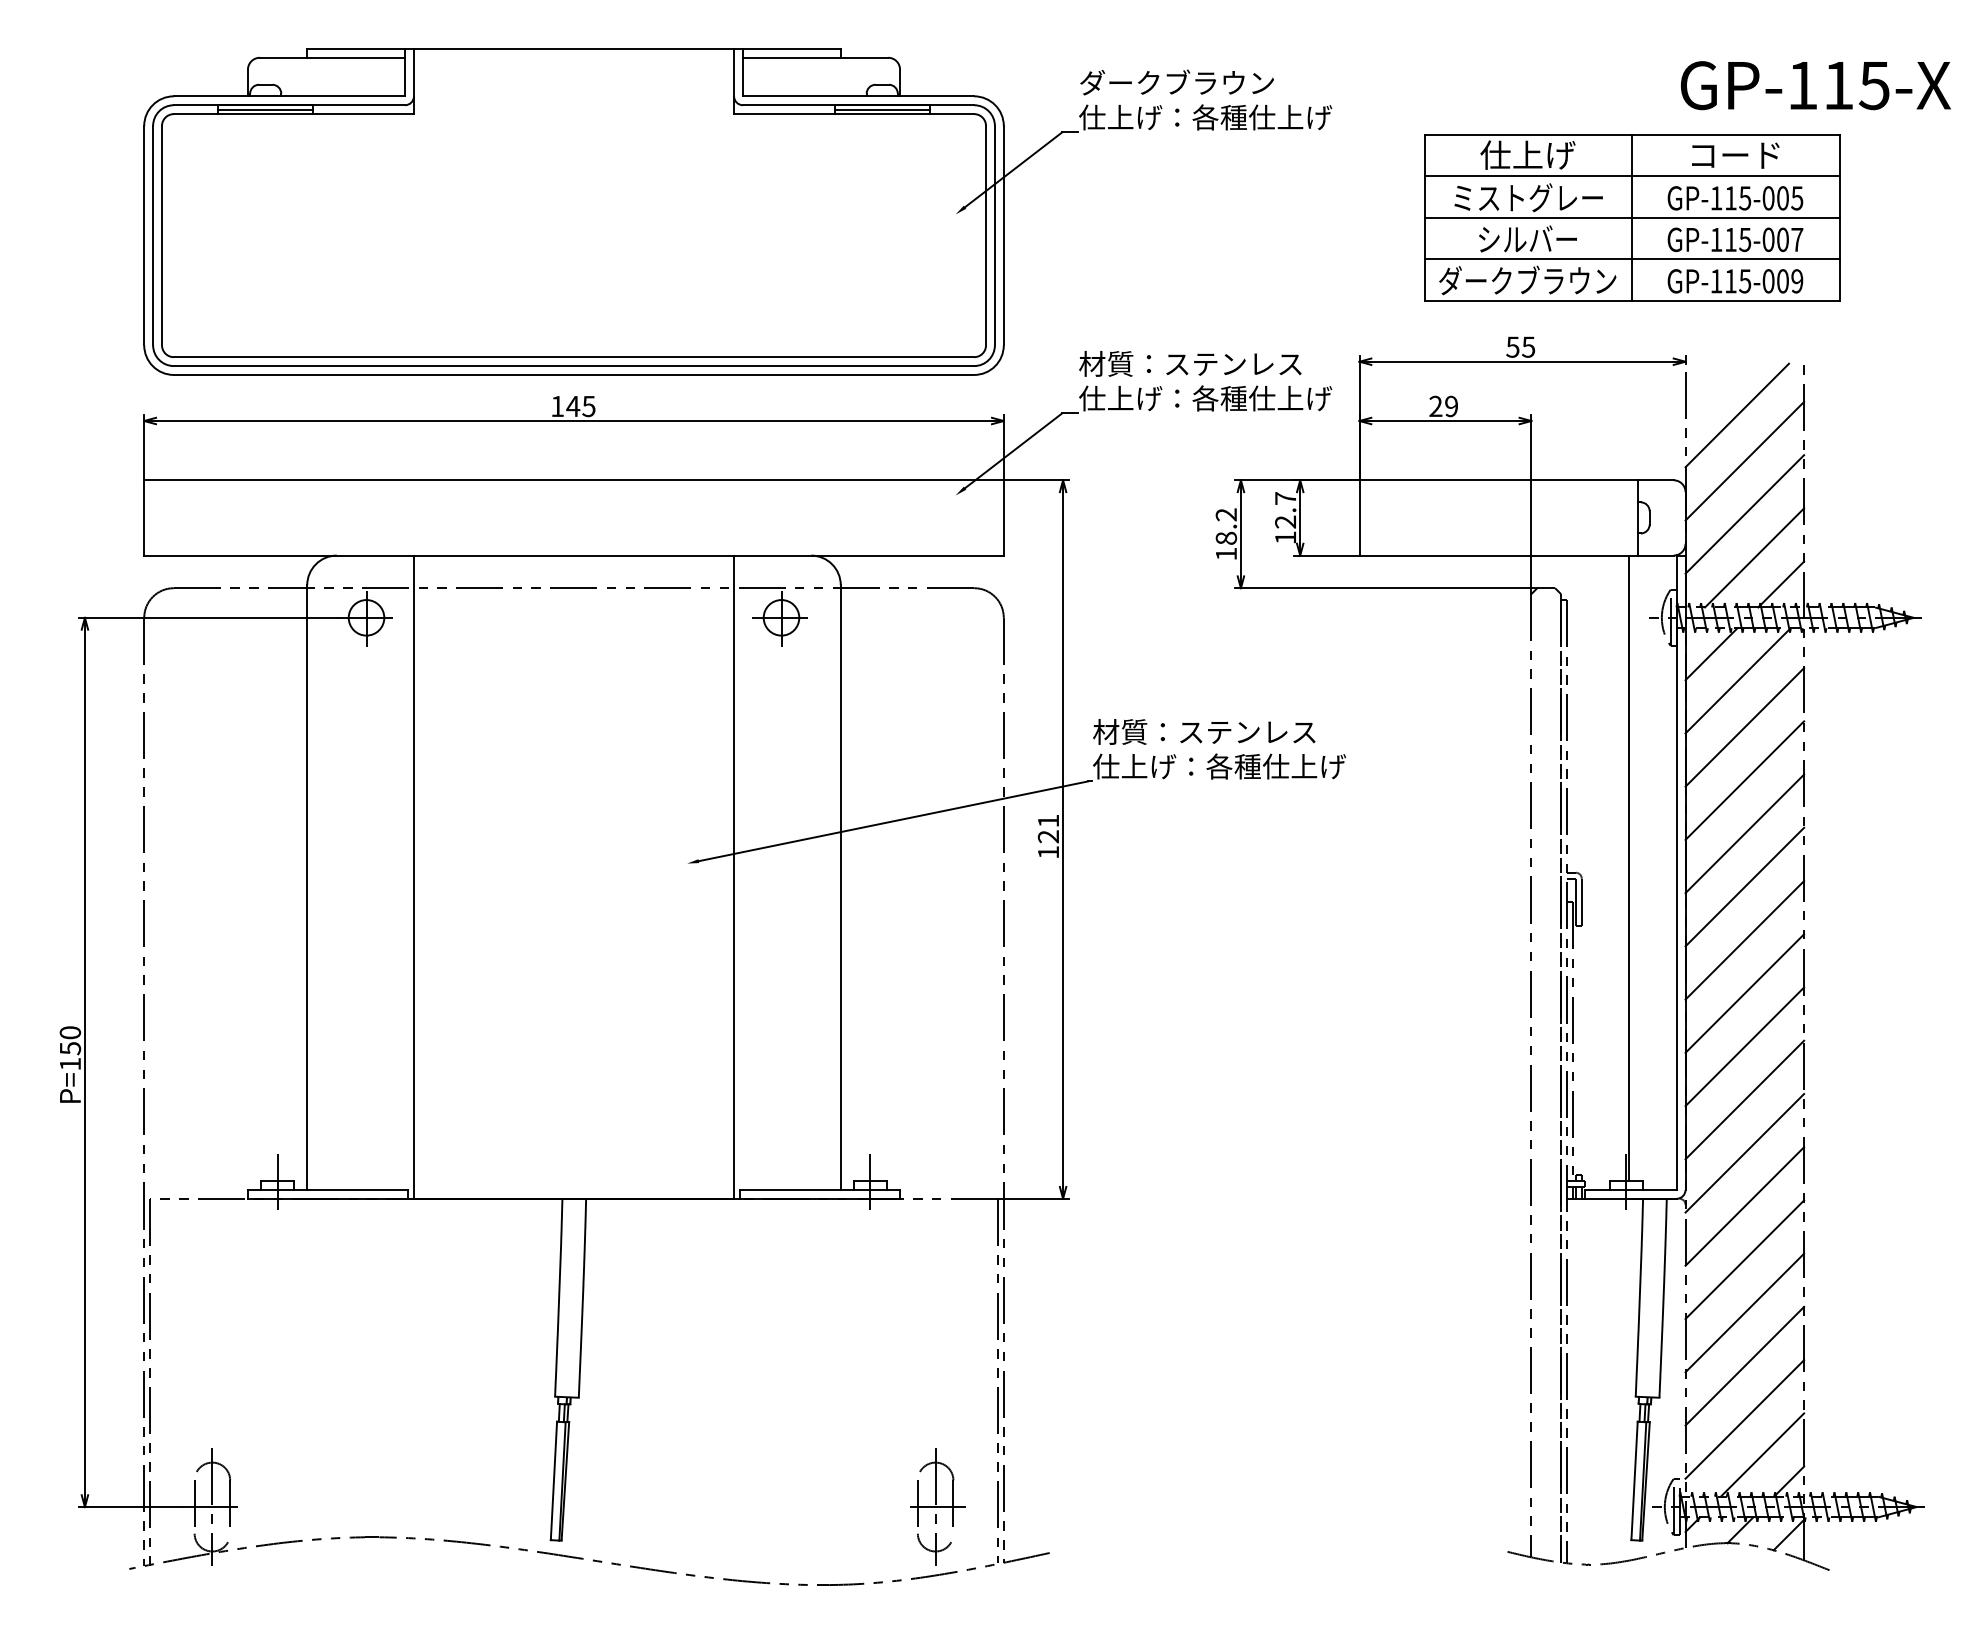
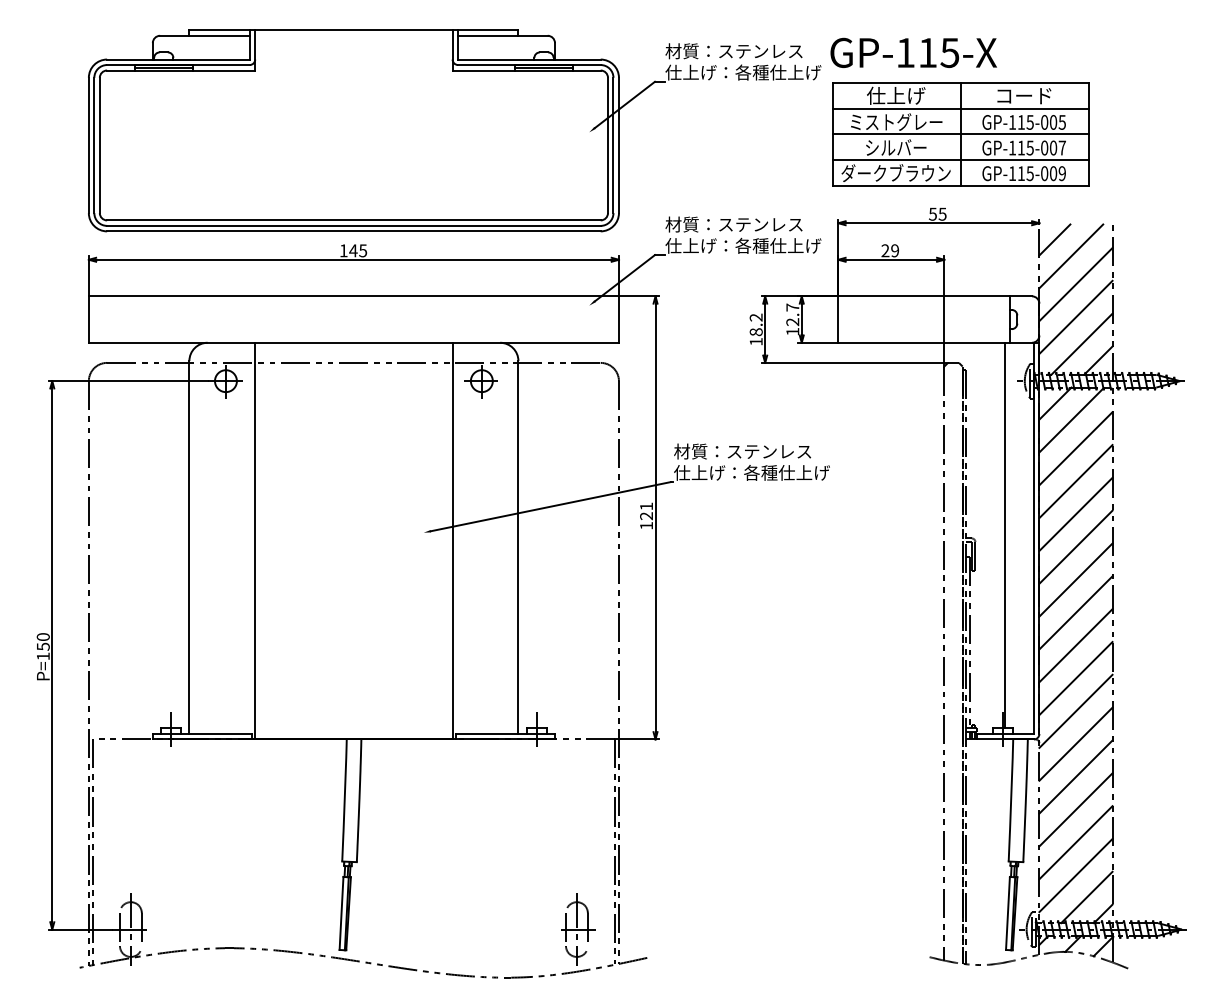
text: (1189, 83) -> (733, 51), ダークブラウン -> 材質：ステンレス
text: (1815, 84) -> (913, 52), moved
part: (1632, 217) -> (960, 134), moved
line: (1710, 388) -> (1054, 239), added

